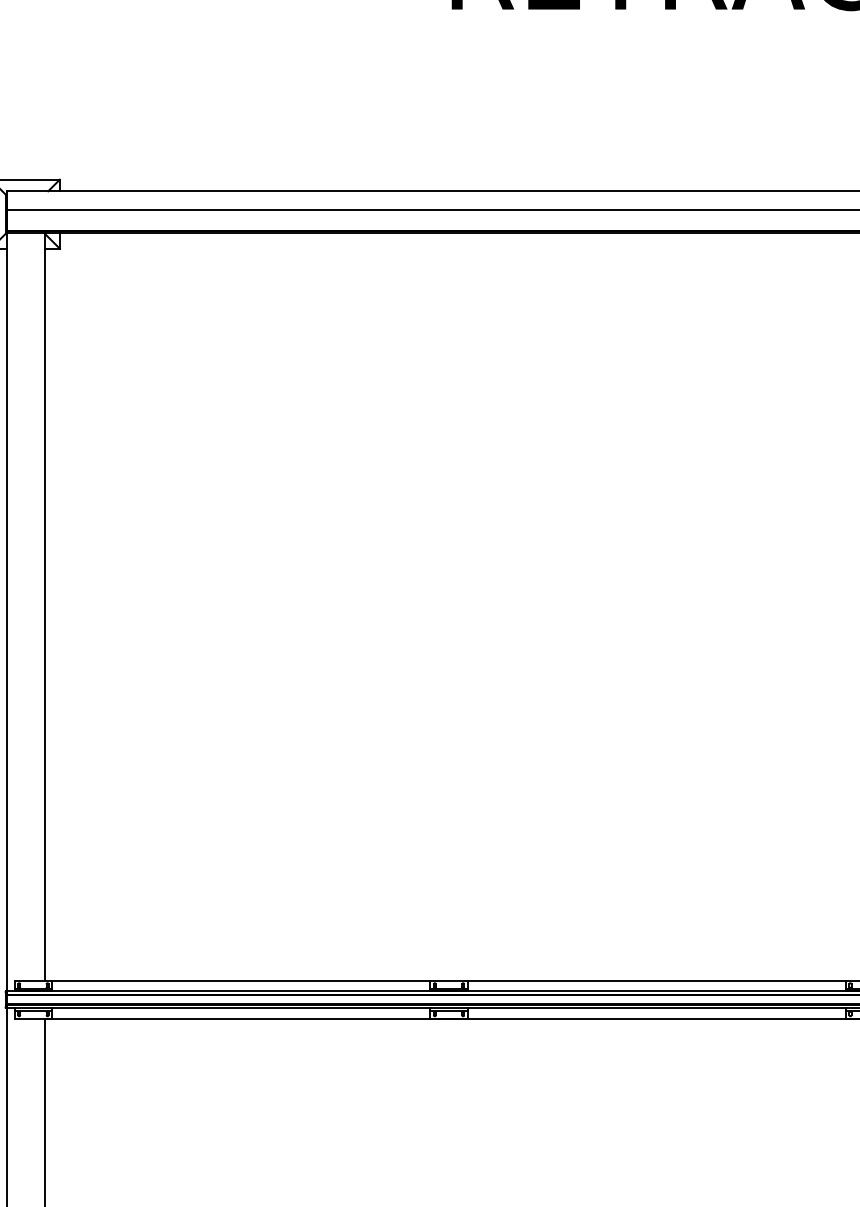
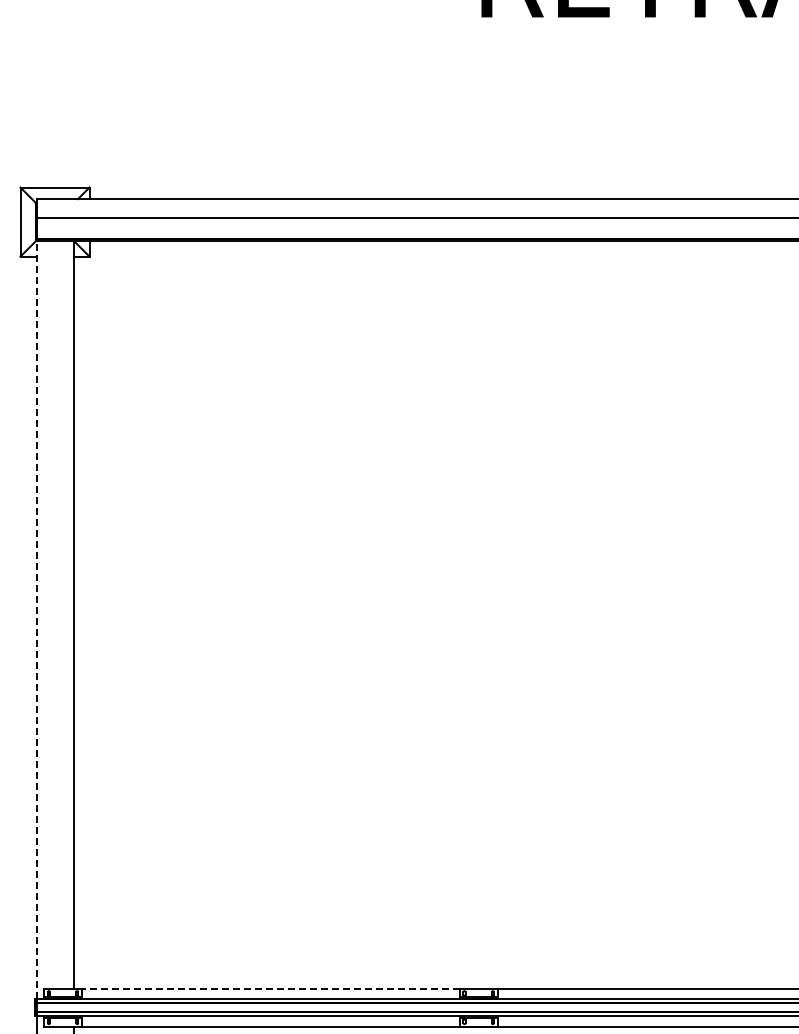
line: (6, 611) -> (36, 619), solid -> dashed
line: (241, 980) -> (271, 988), solid -> dashed

